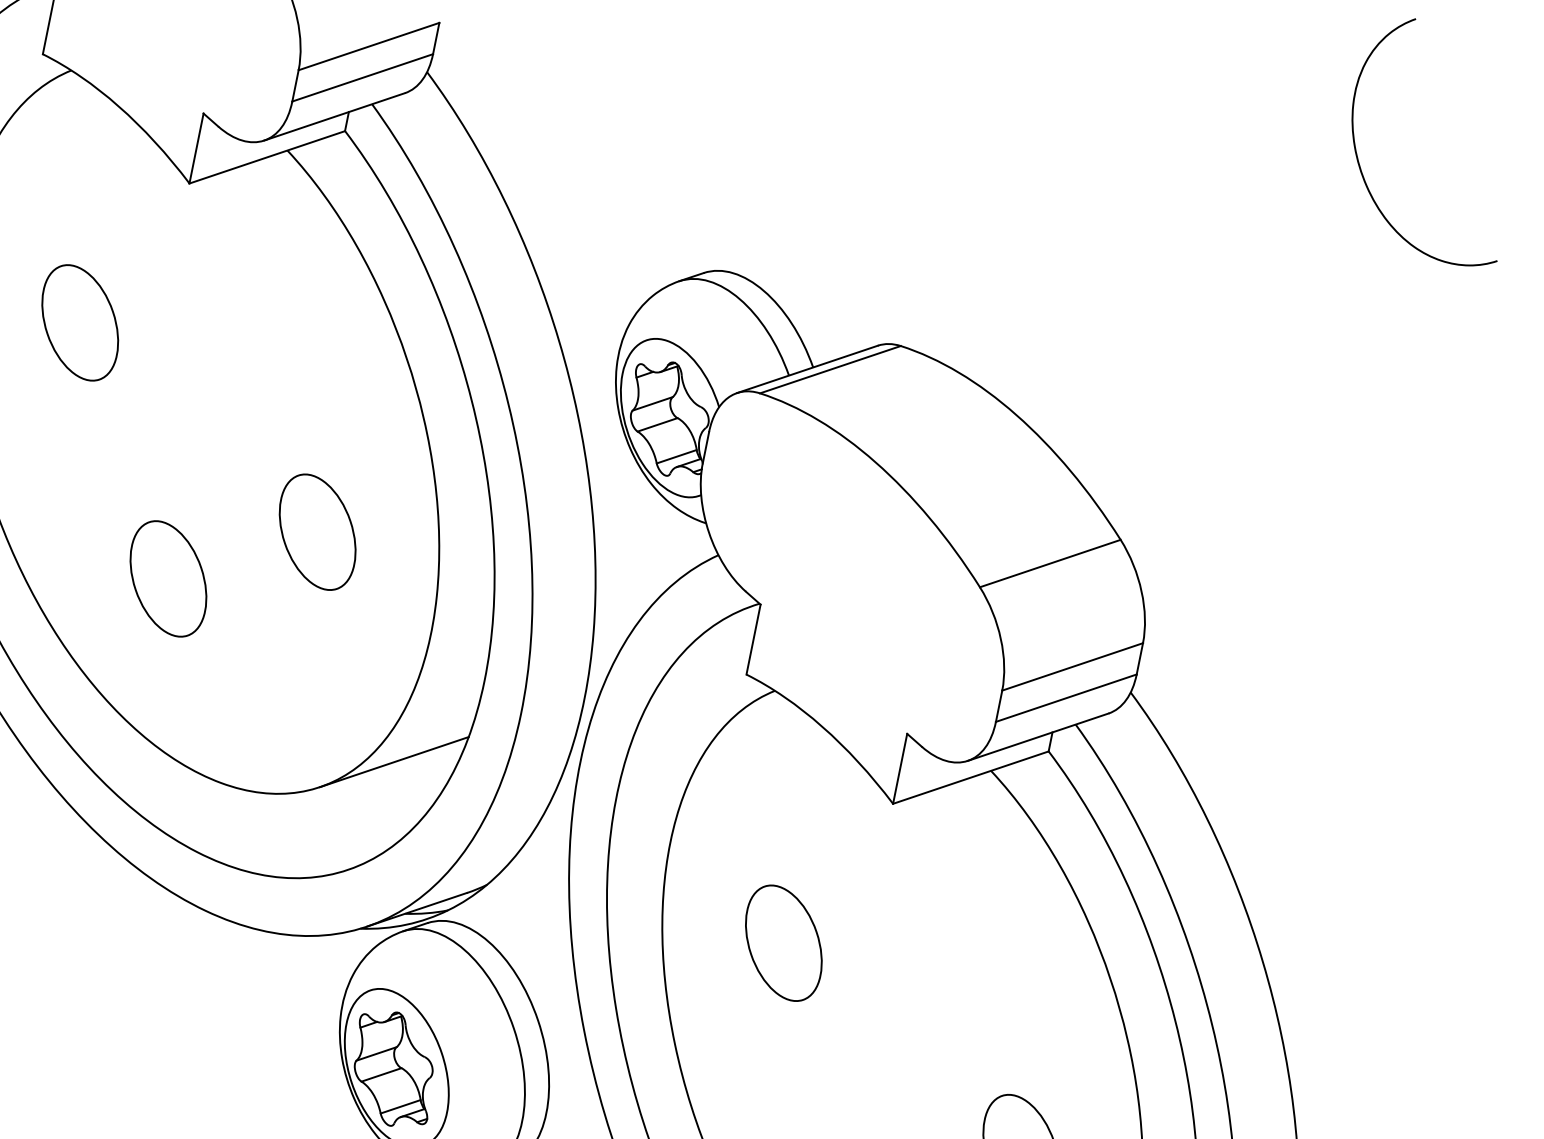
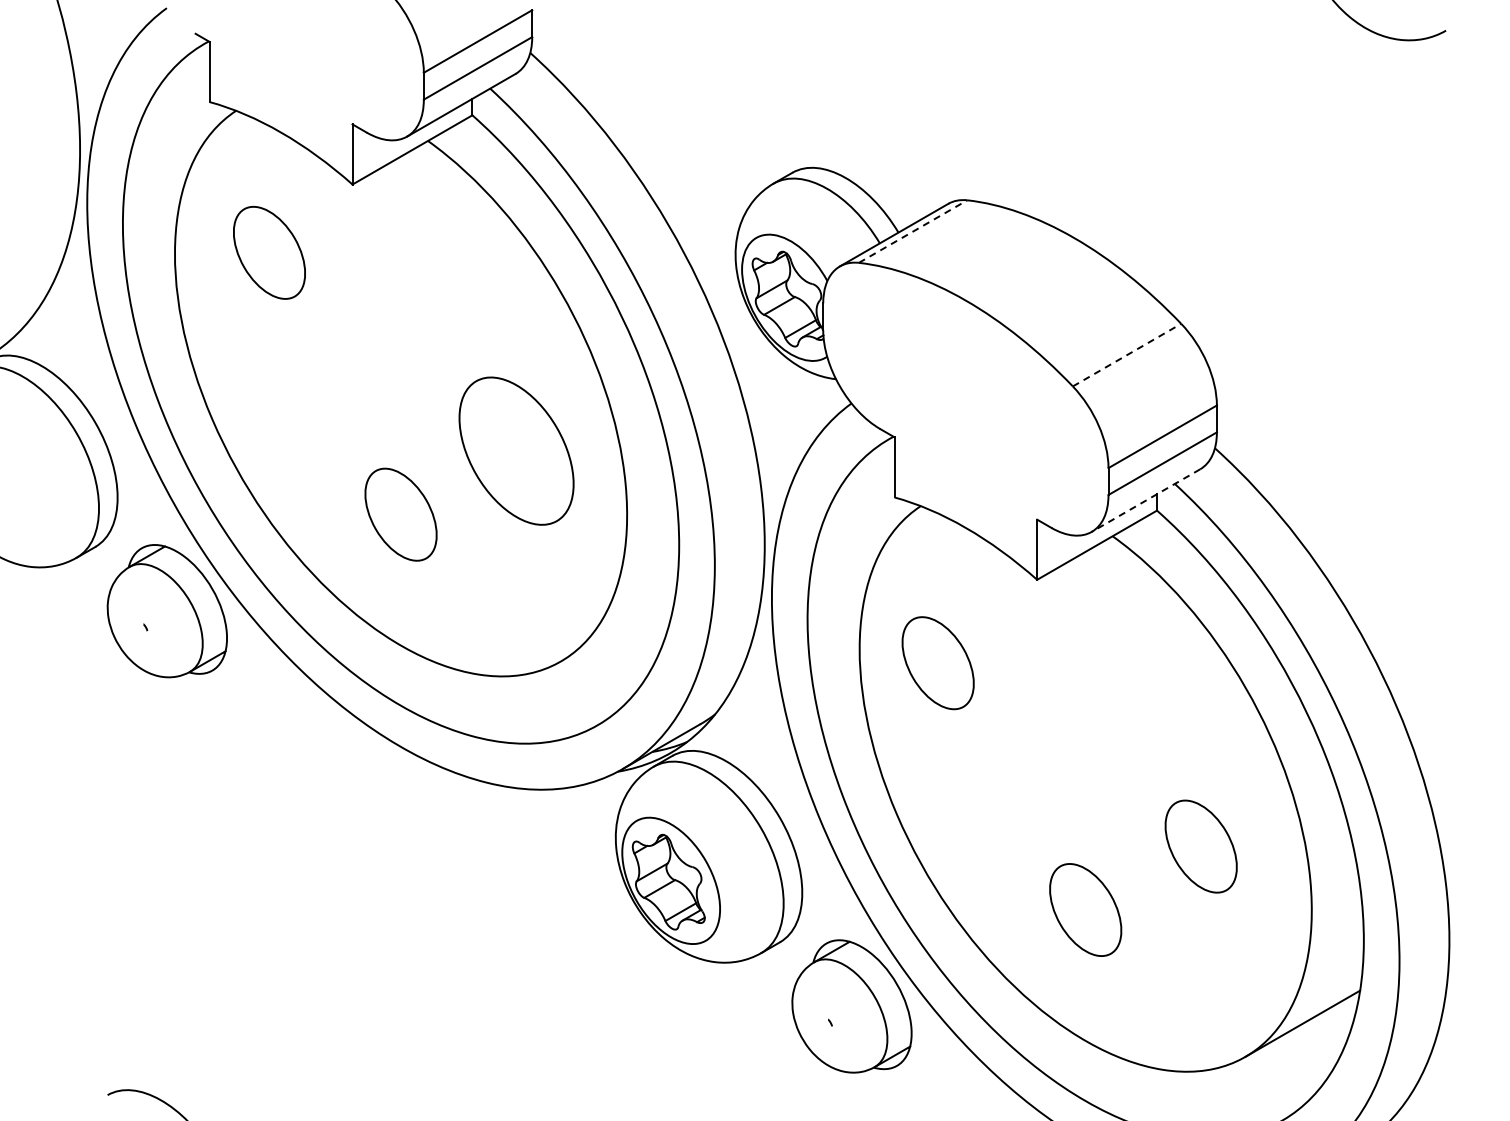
part: (80, 322) -> (269, 252), moved
line: (830, 369) -> (913, 231), solid -> dashed
part: (317, 532) -> (516, 451), size x1.6
line: (1050, 564) -> (1127, 355), solid -> dashed
line: (1038, 737) -> (1146, 500), solid -> dashed
line: (393, 762) -> (617, 628), removed
part: (783, 943) -> (937, 663), moved

